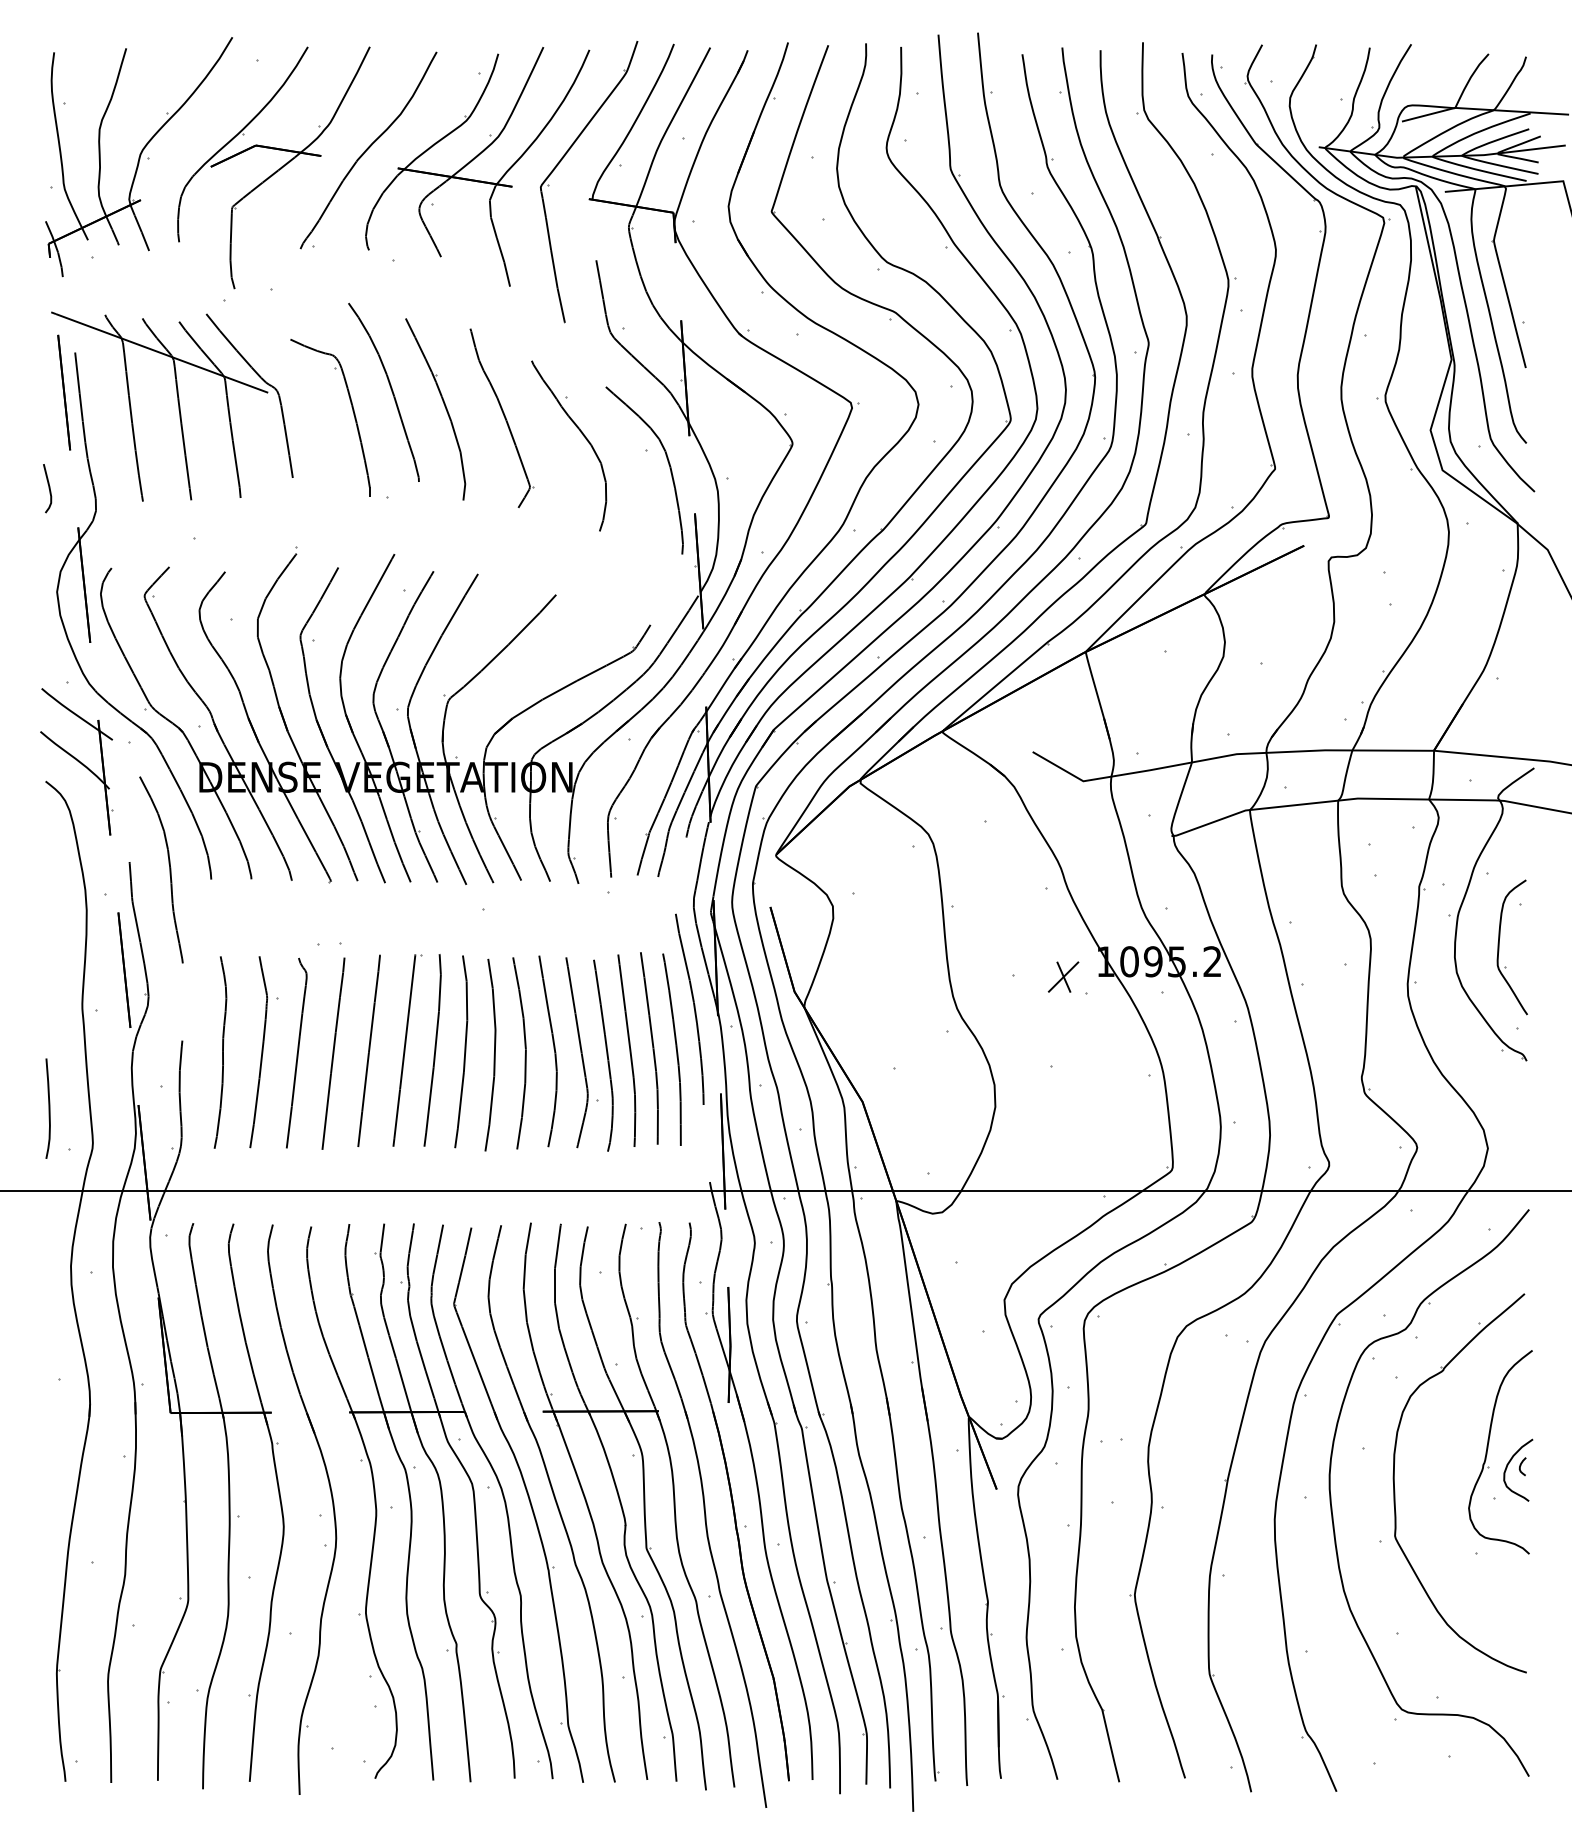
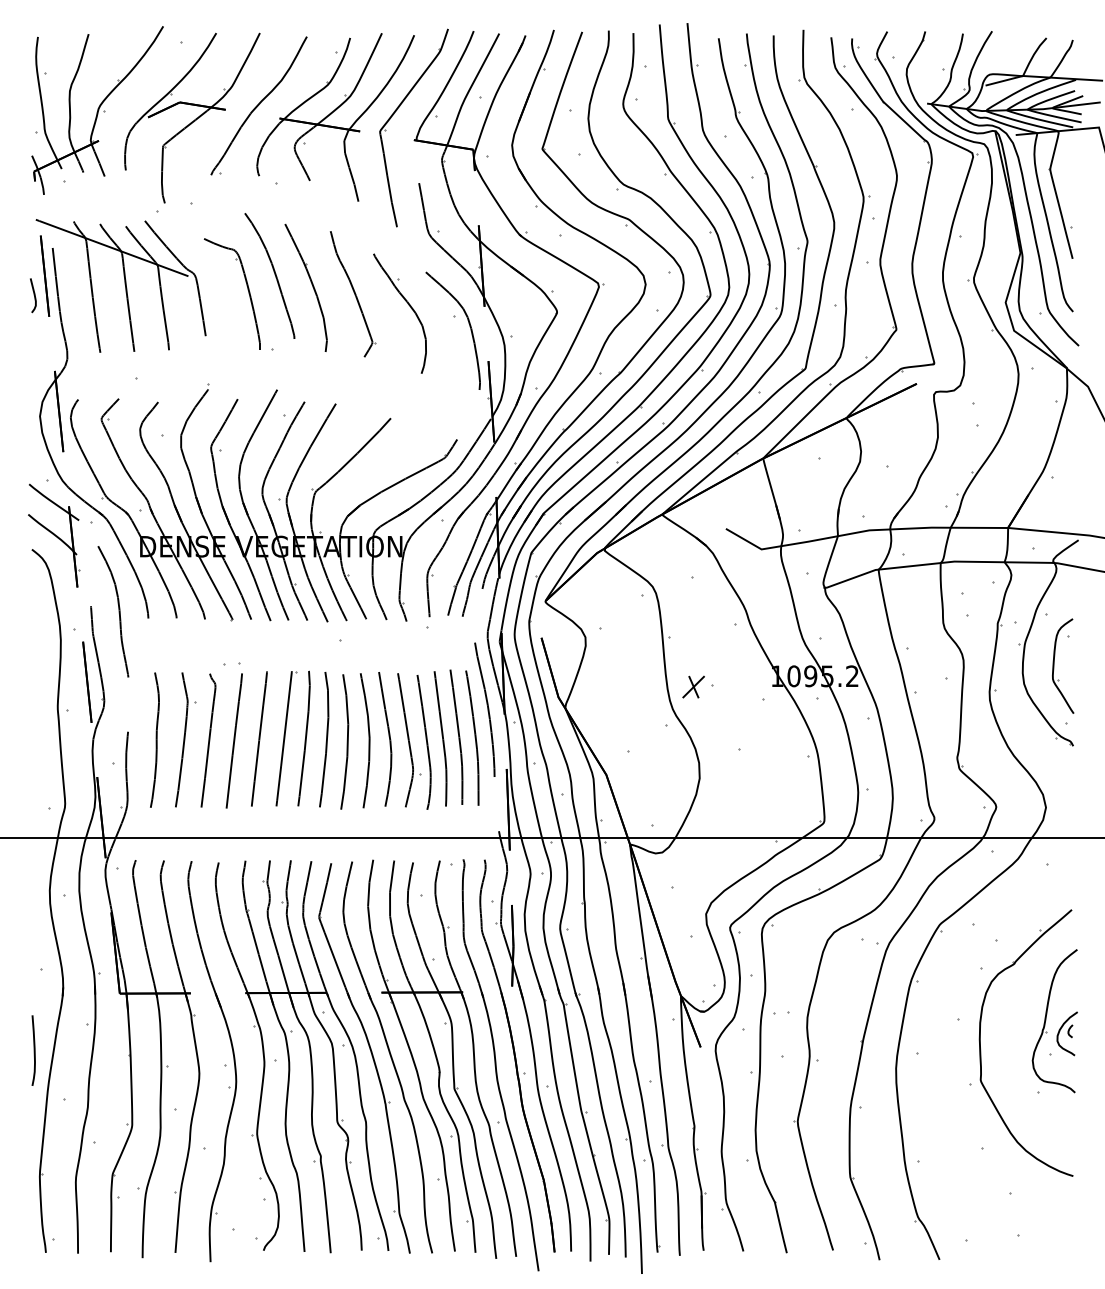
curve: (47, 488) -> (33, 295), moved
part: (1063, 976) -> (693, 686), moved
curve: (47, 1108) -> (33, 1050), moved
part: (1332, 1496) -> (936, 1052), removed

